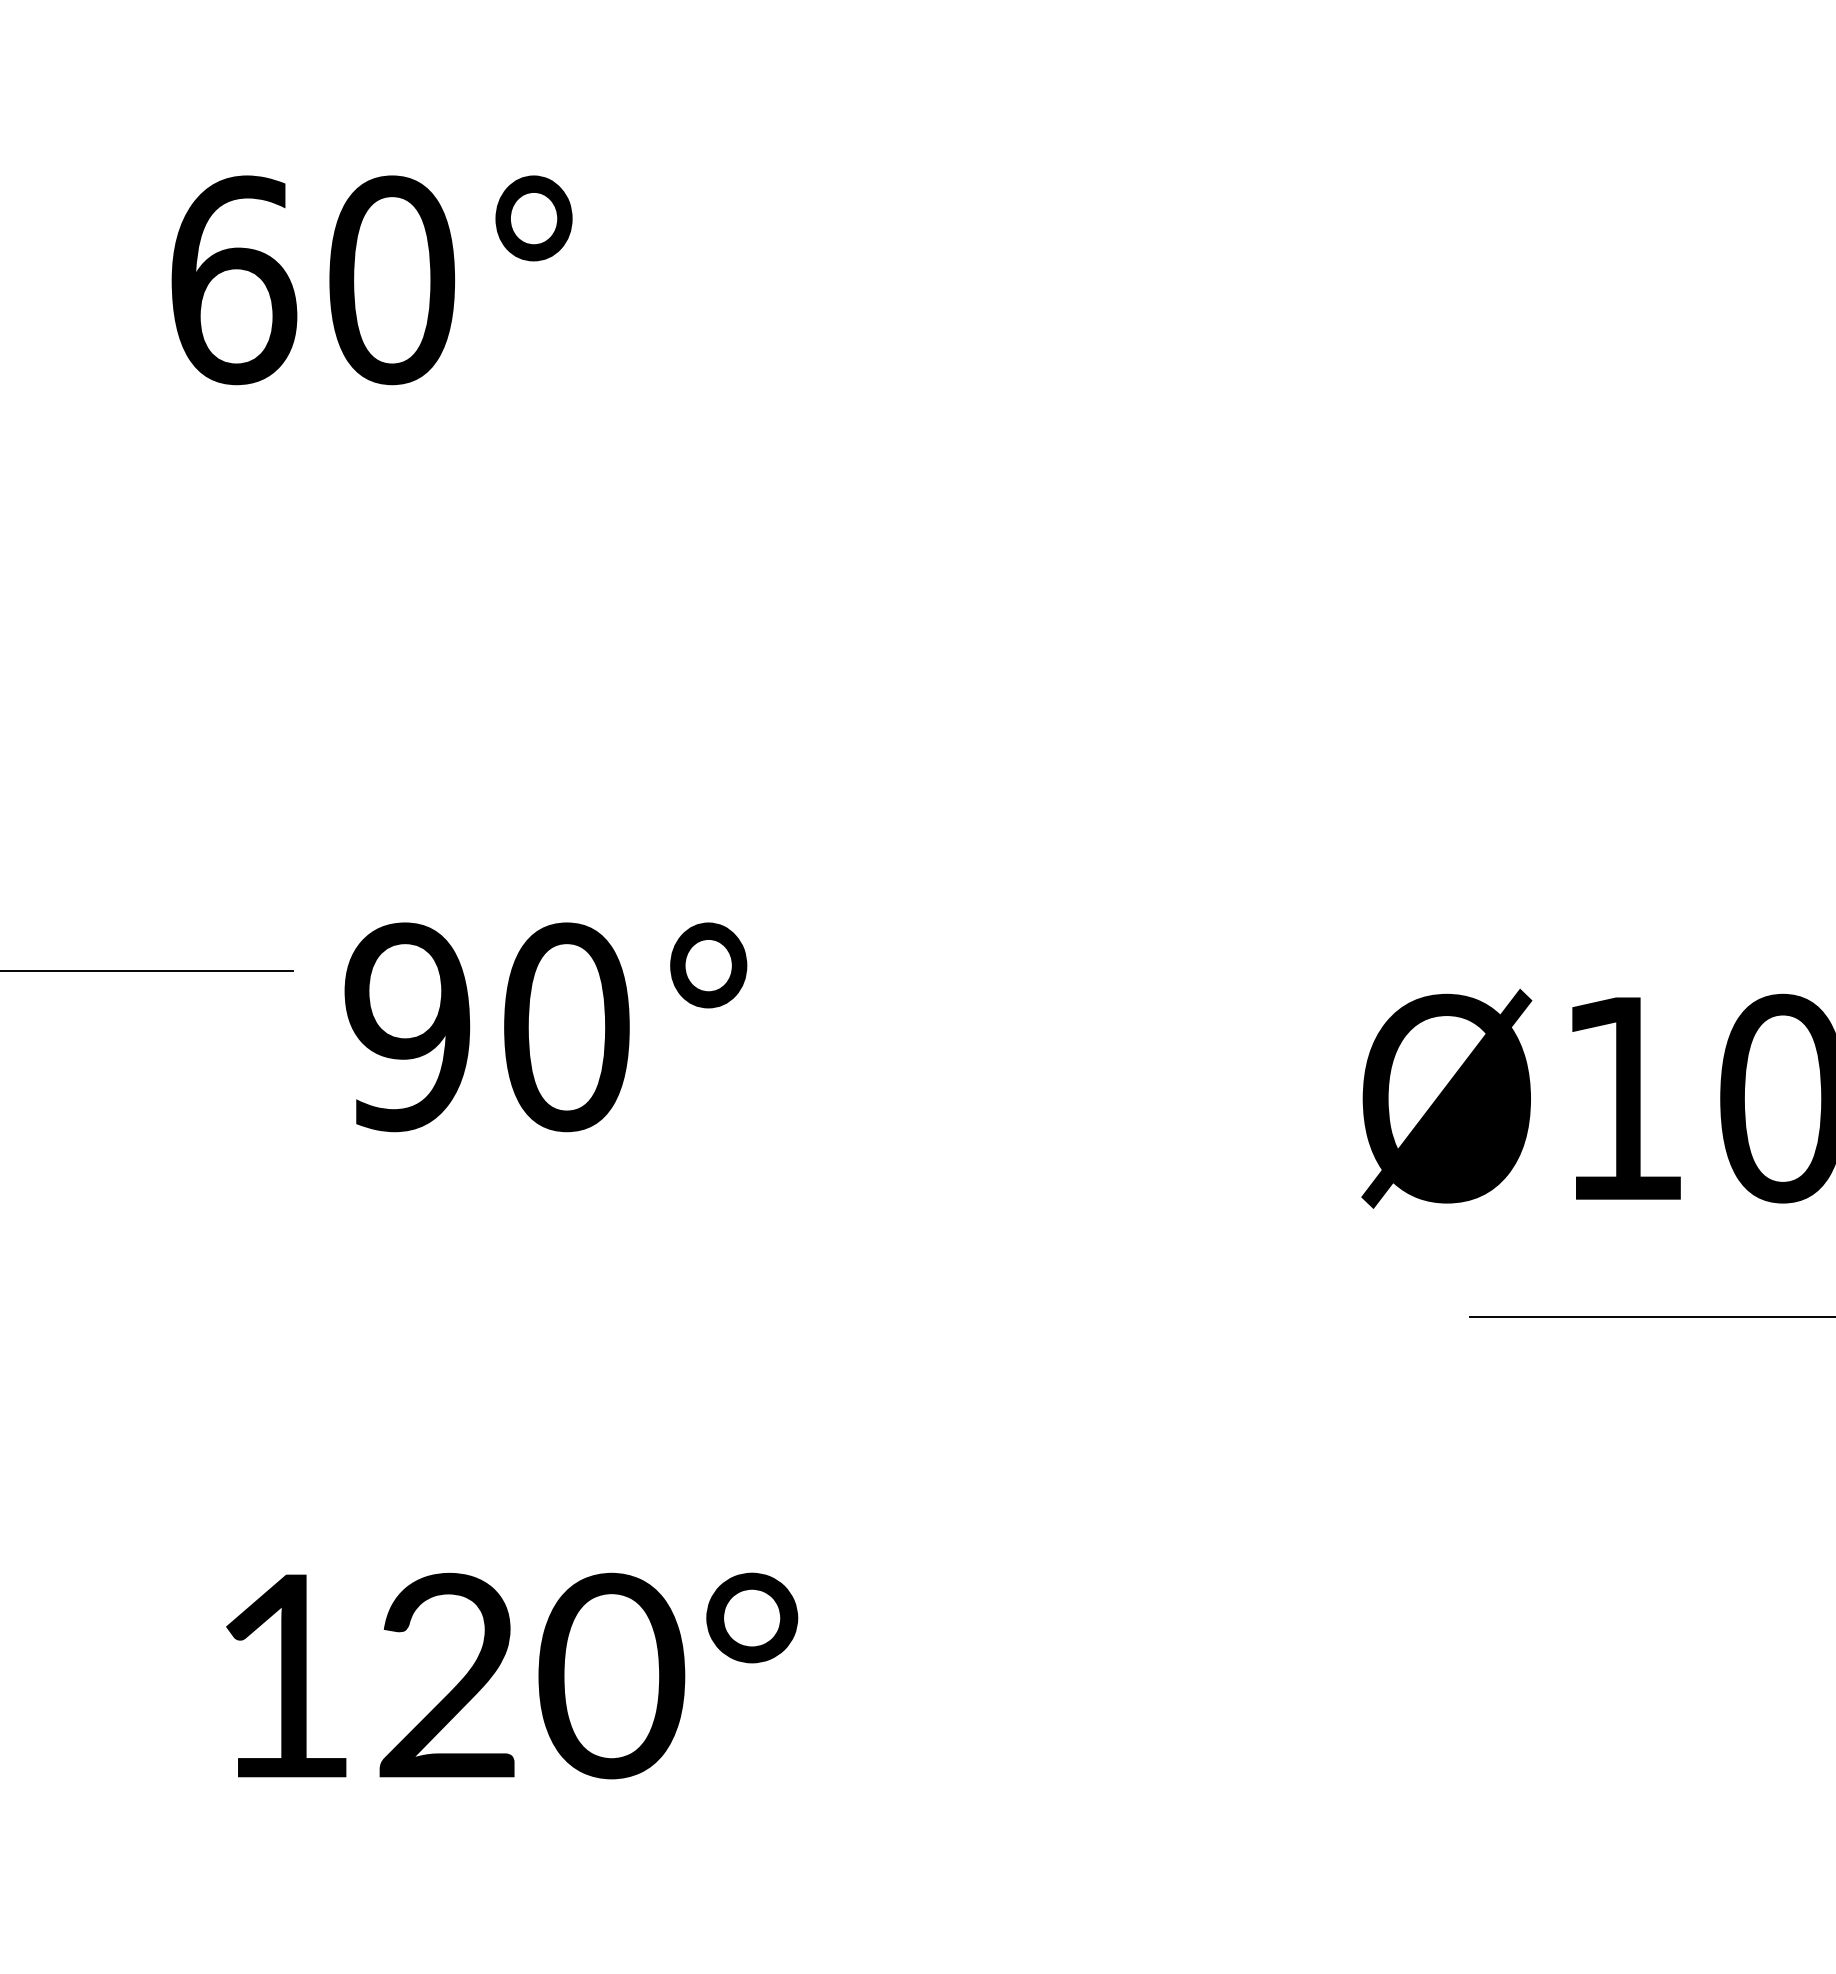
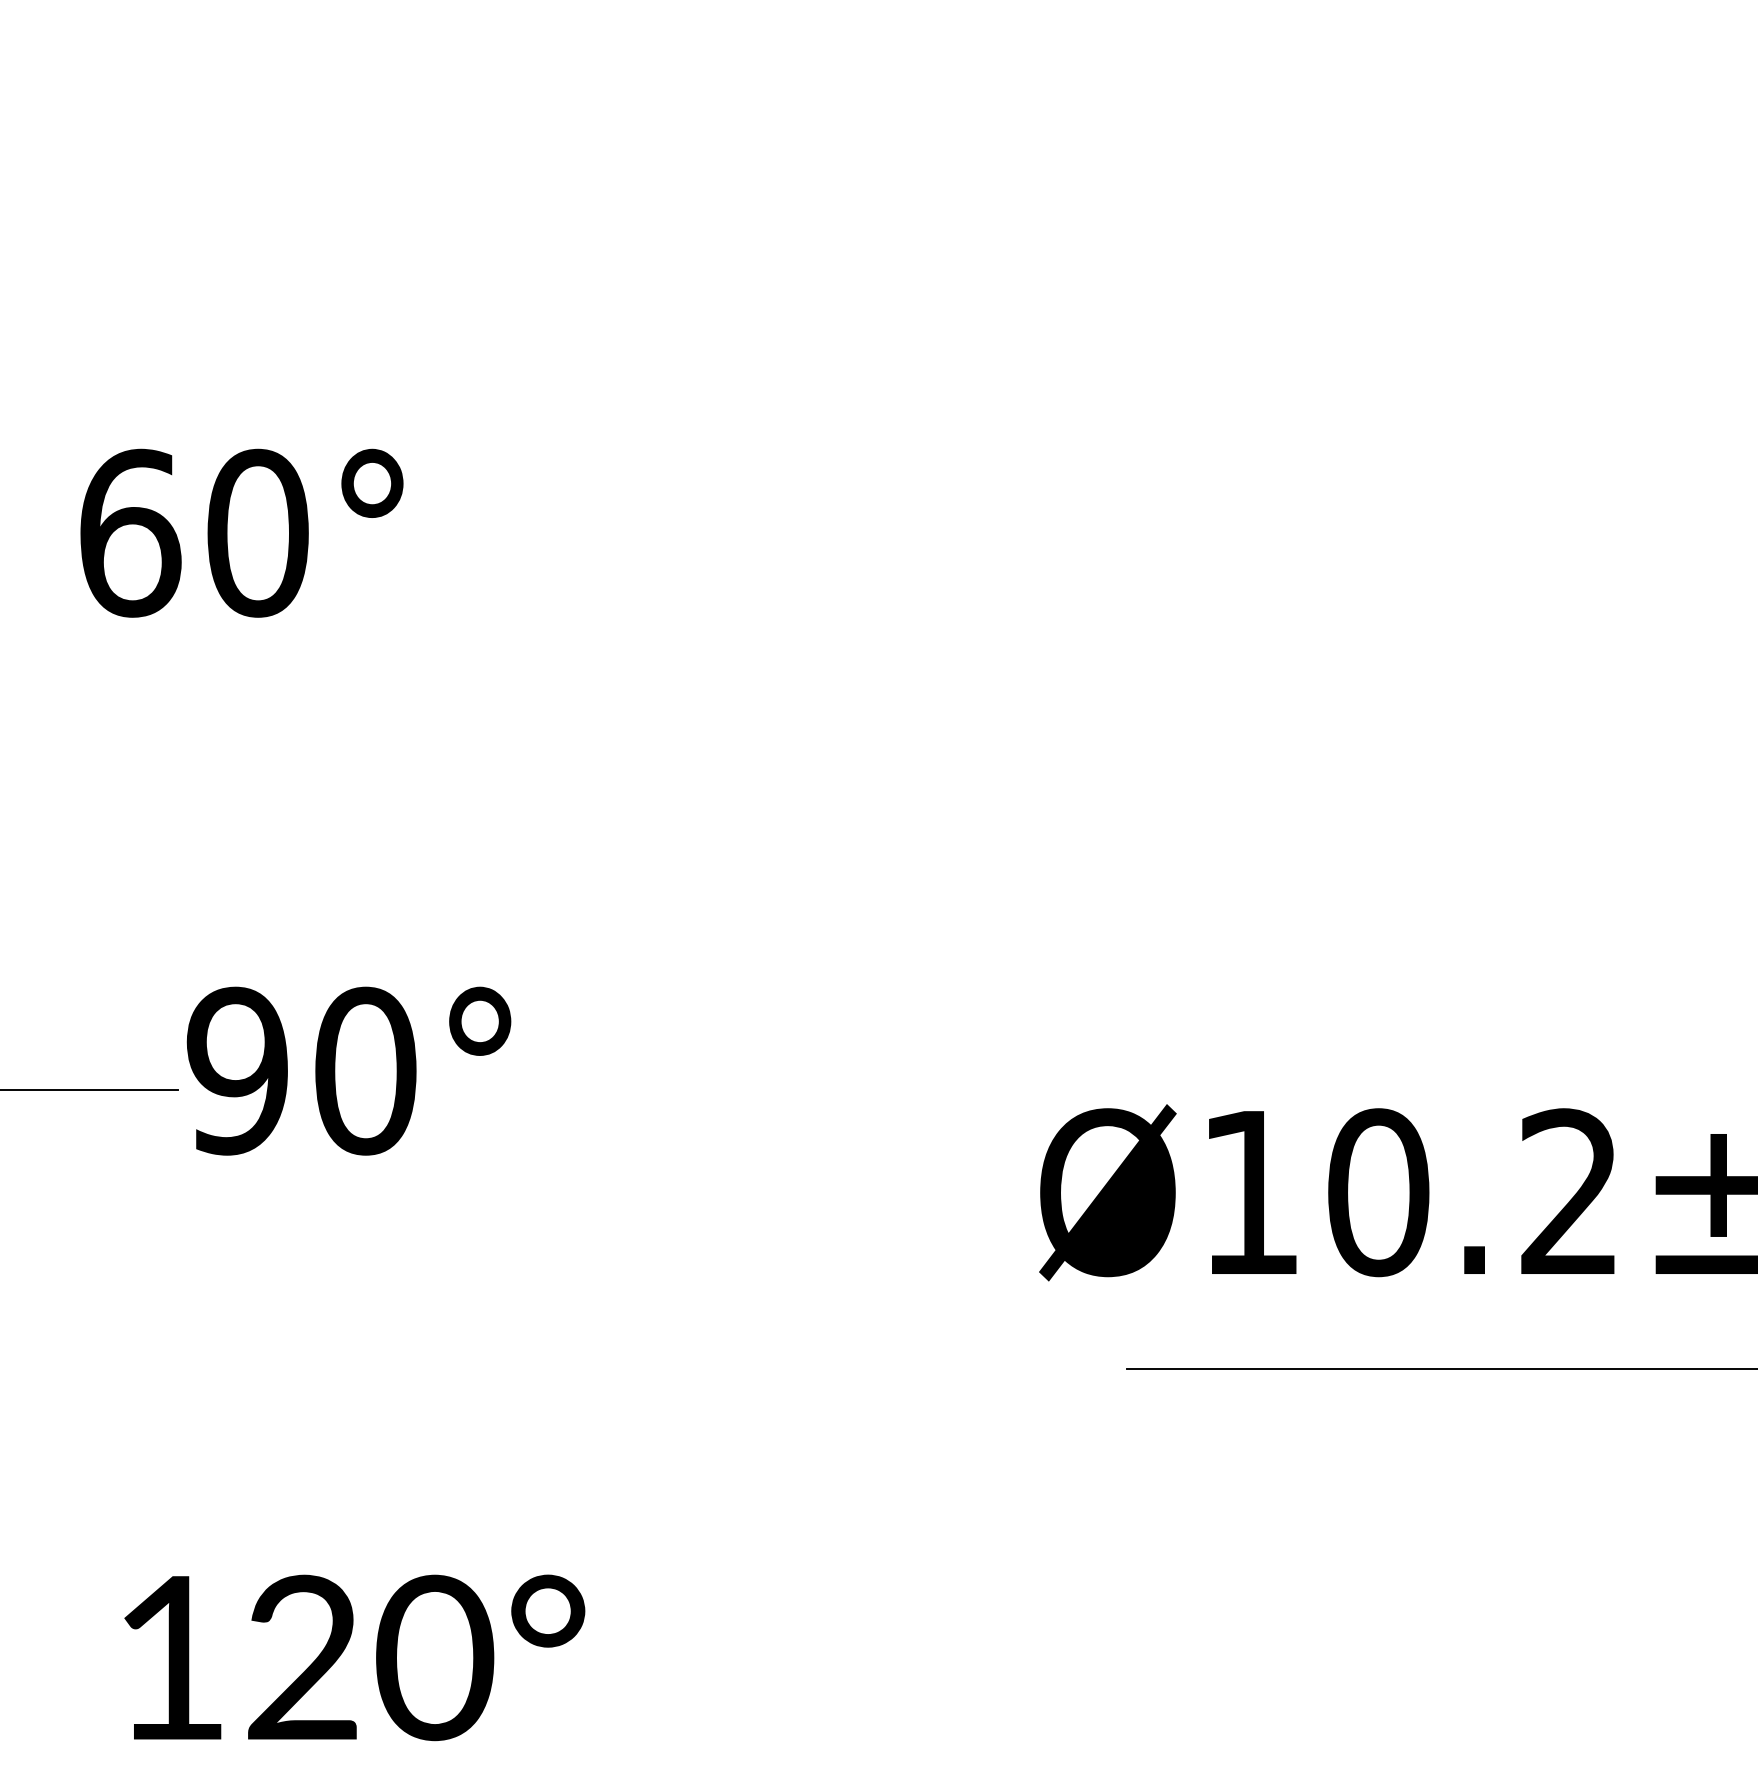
text: (545, 1026) -> (348, 1070), moved

